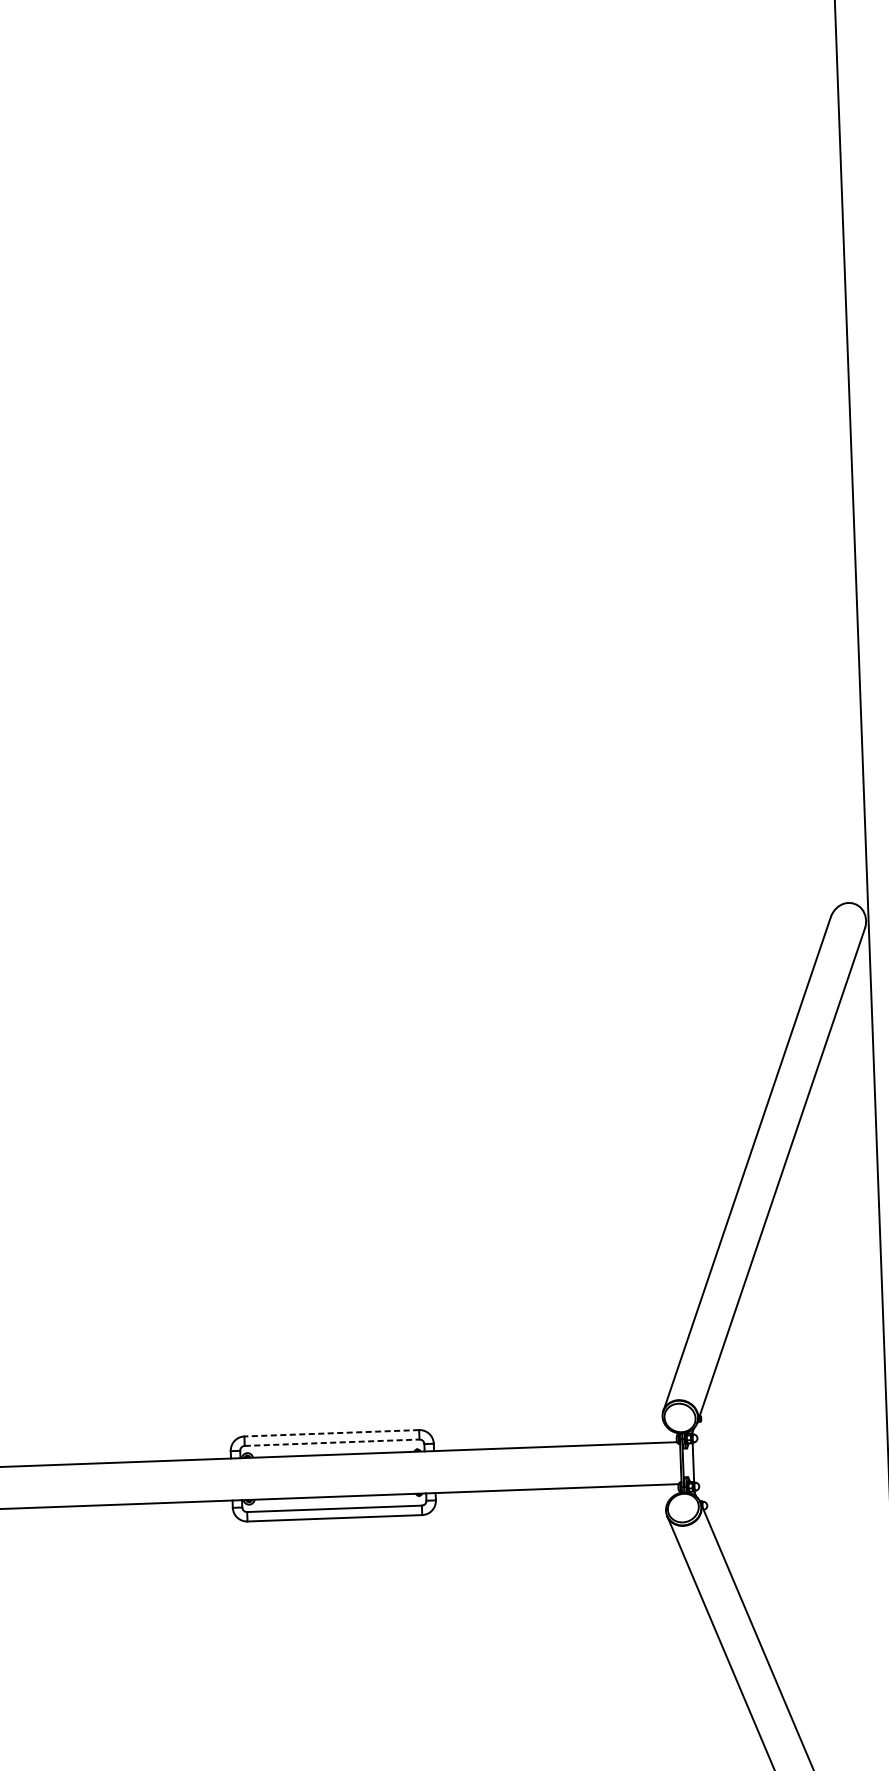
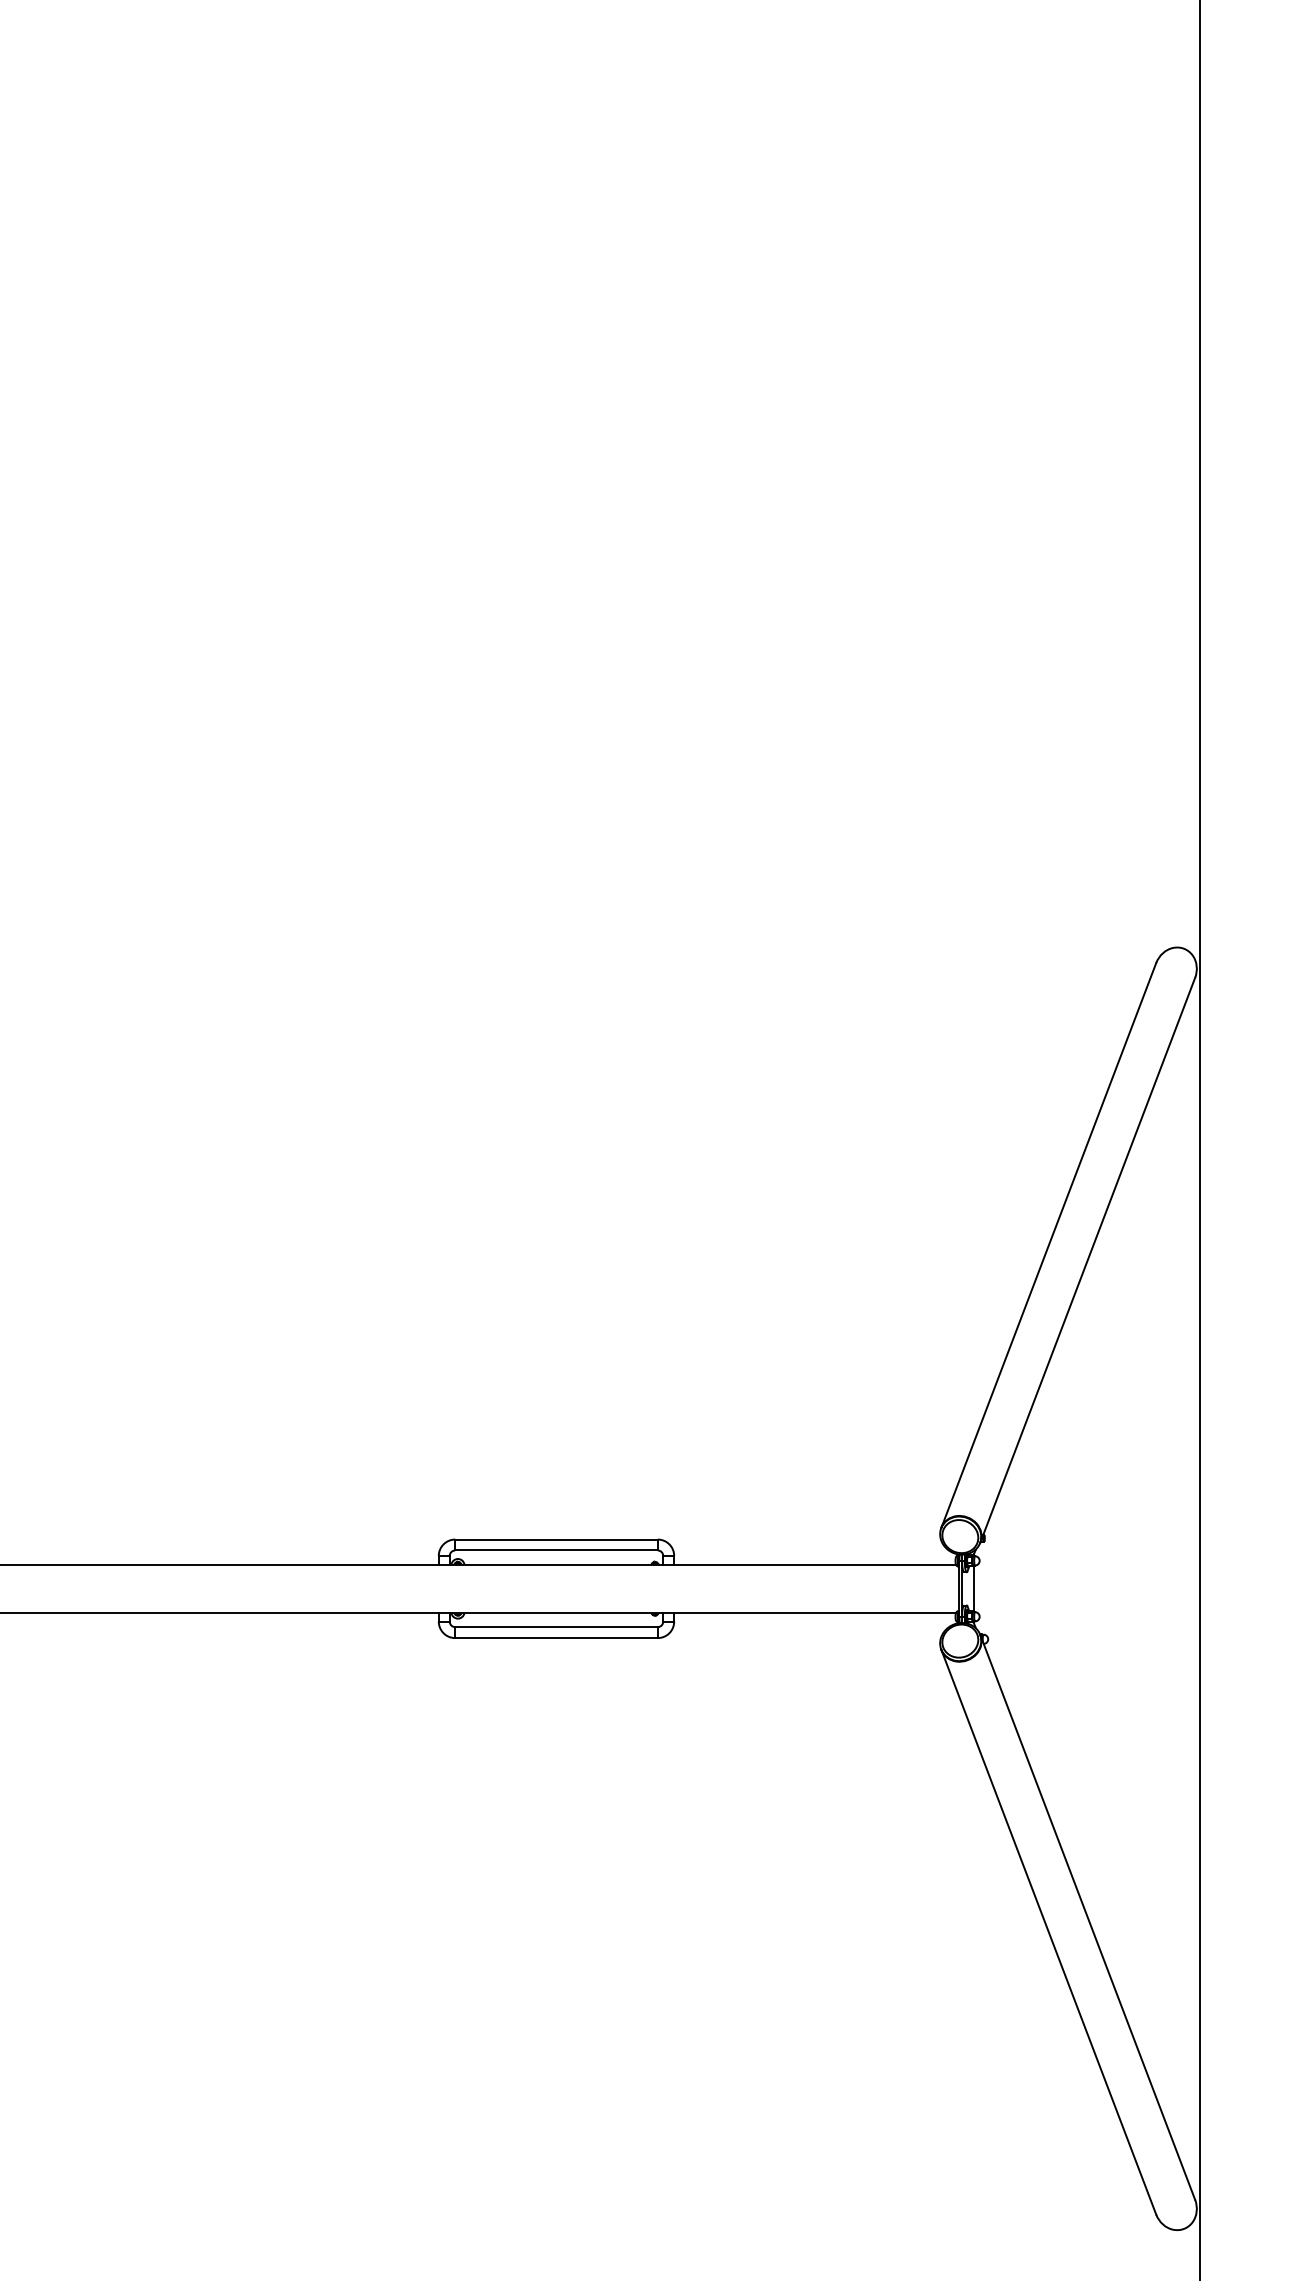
line: (330, 1433) -> (555, 1539), dashed -> solid
line: (332, 1442) -> (556, 1550), dashed -> solid

